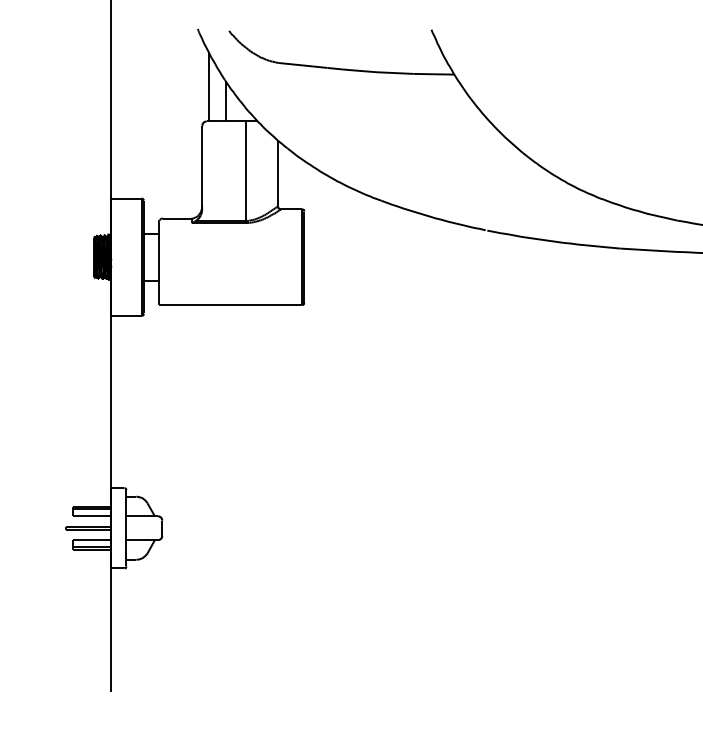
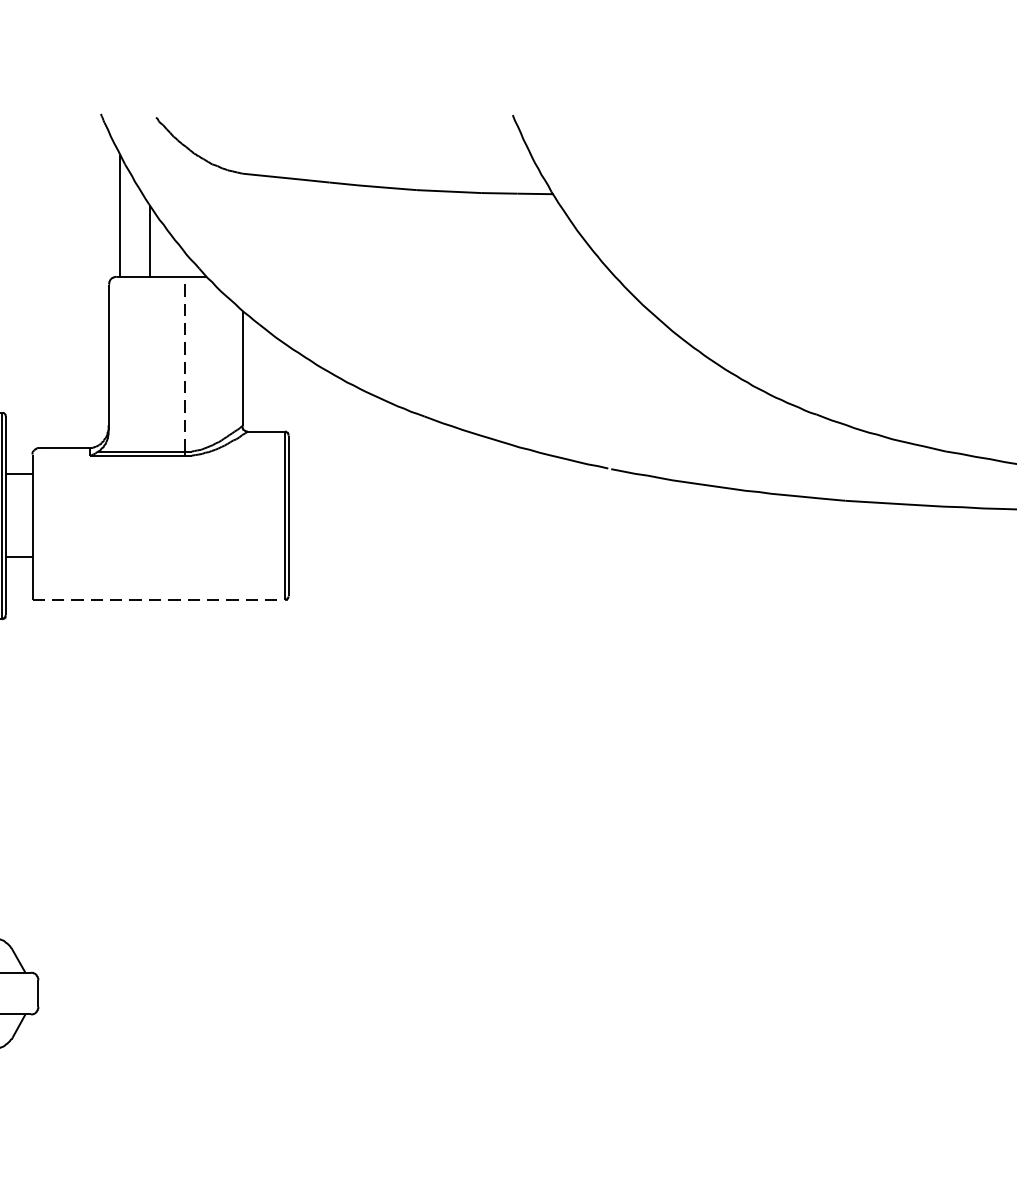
line: (245, 171) -> (185, 364), solid -> dashed
line: (230, 304) -> (158, 599), solid -> dashed

